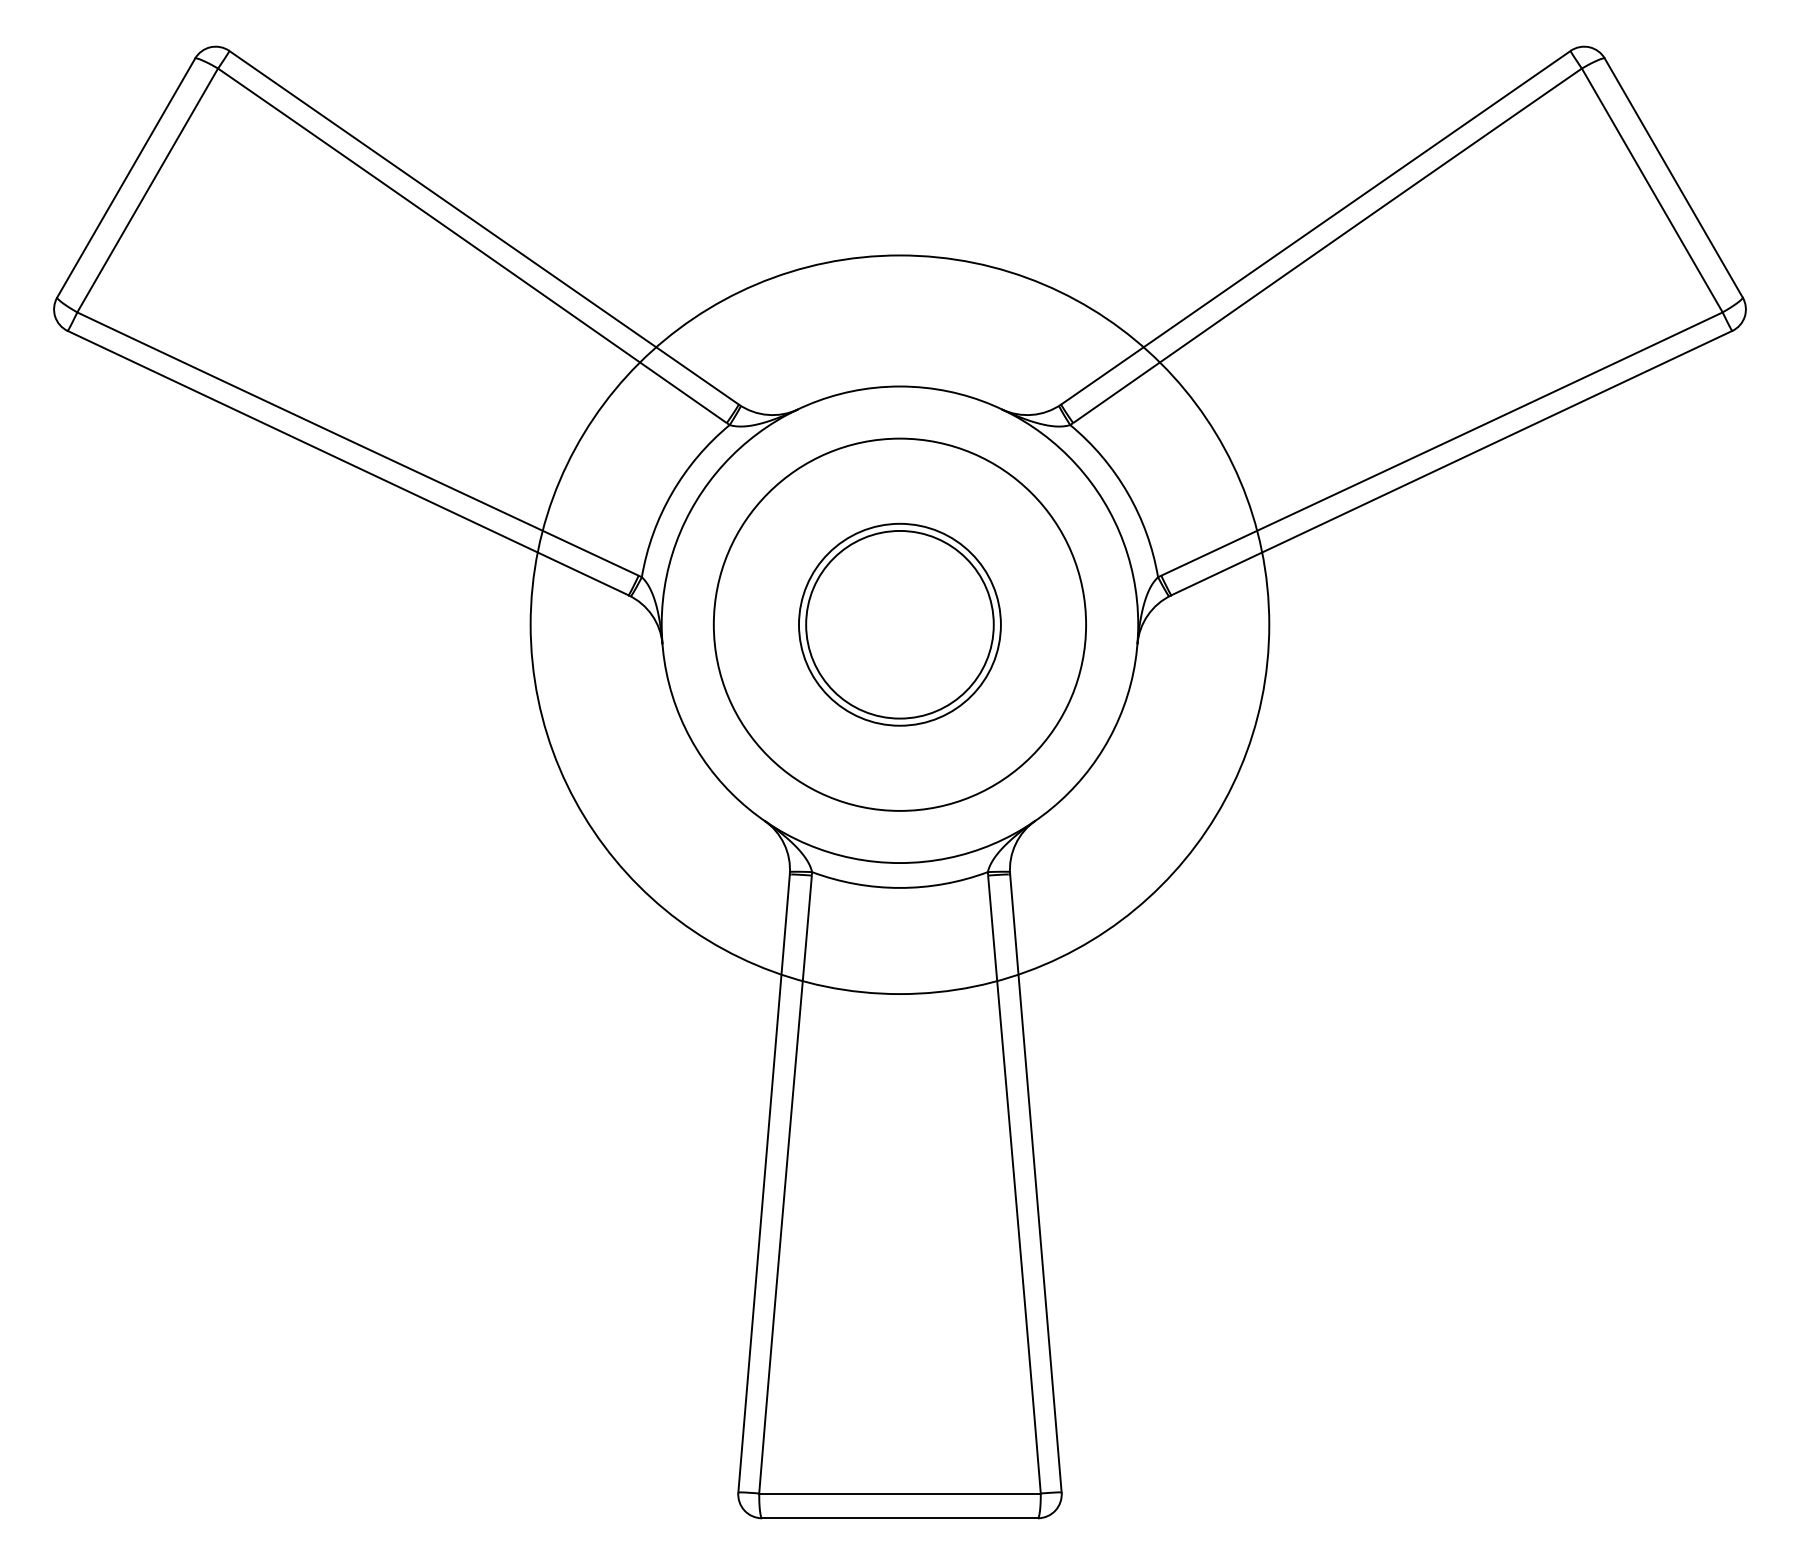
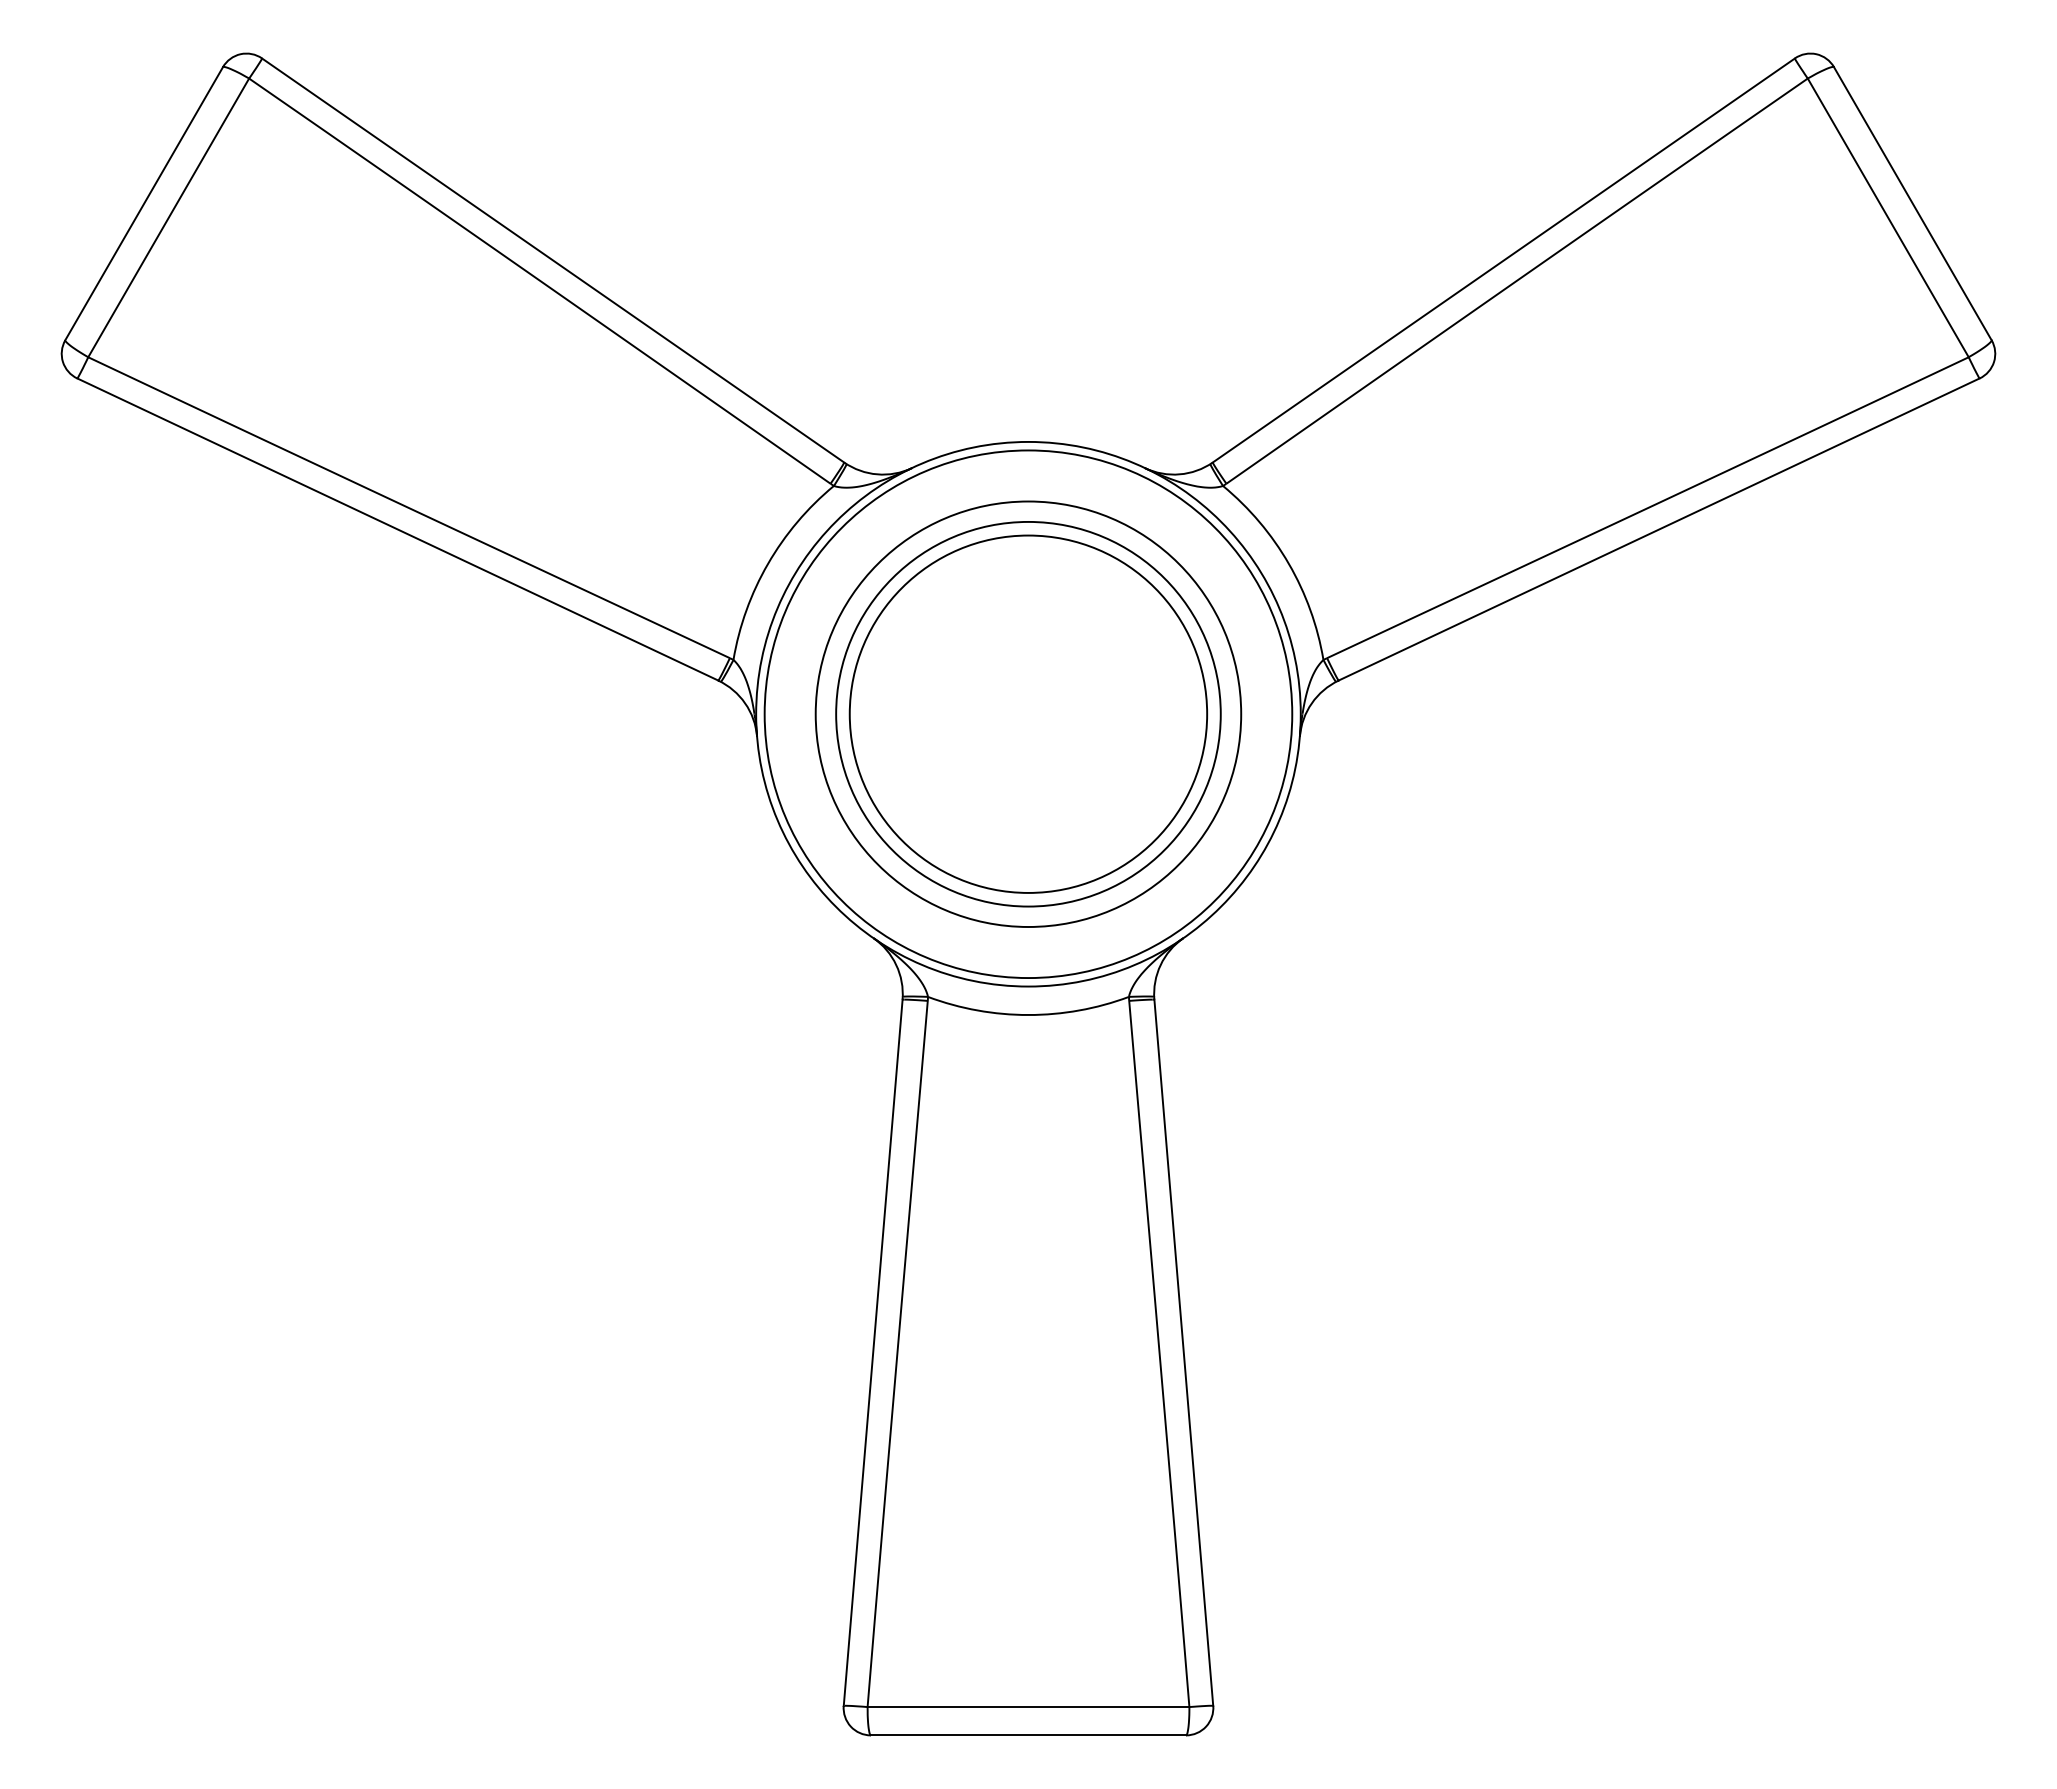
circle: (900, 624) -> (1028, 713), size x1.67
circle: (900, 624) -> (1028, 713), size x1.67
circle: (900, 625) -> (1028, 714), size x0.62

